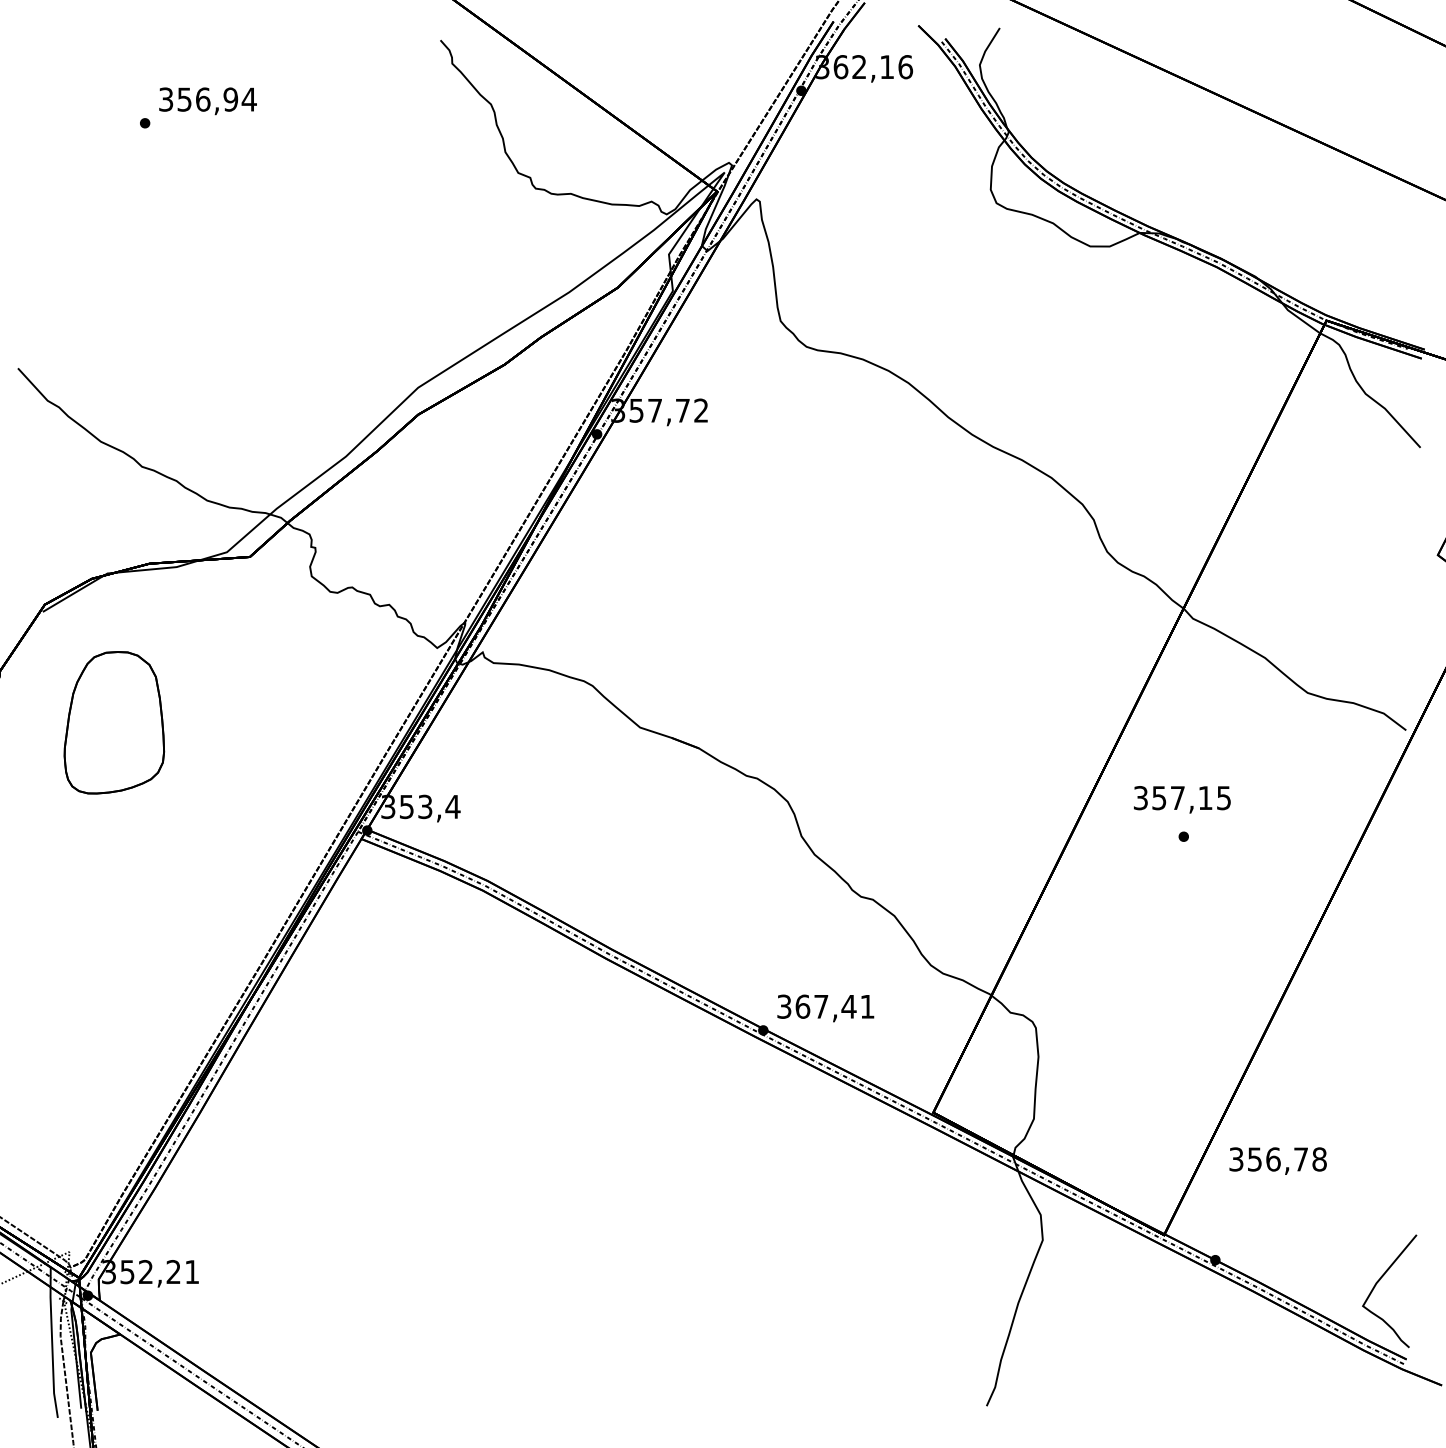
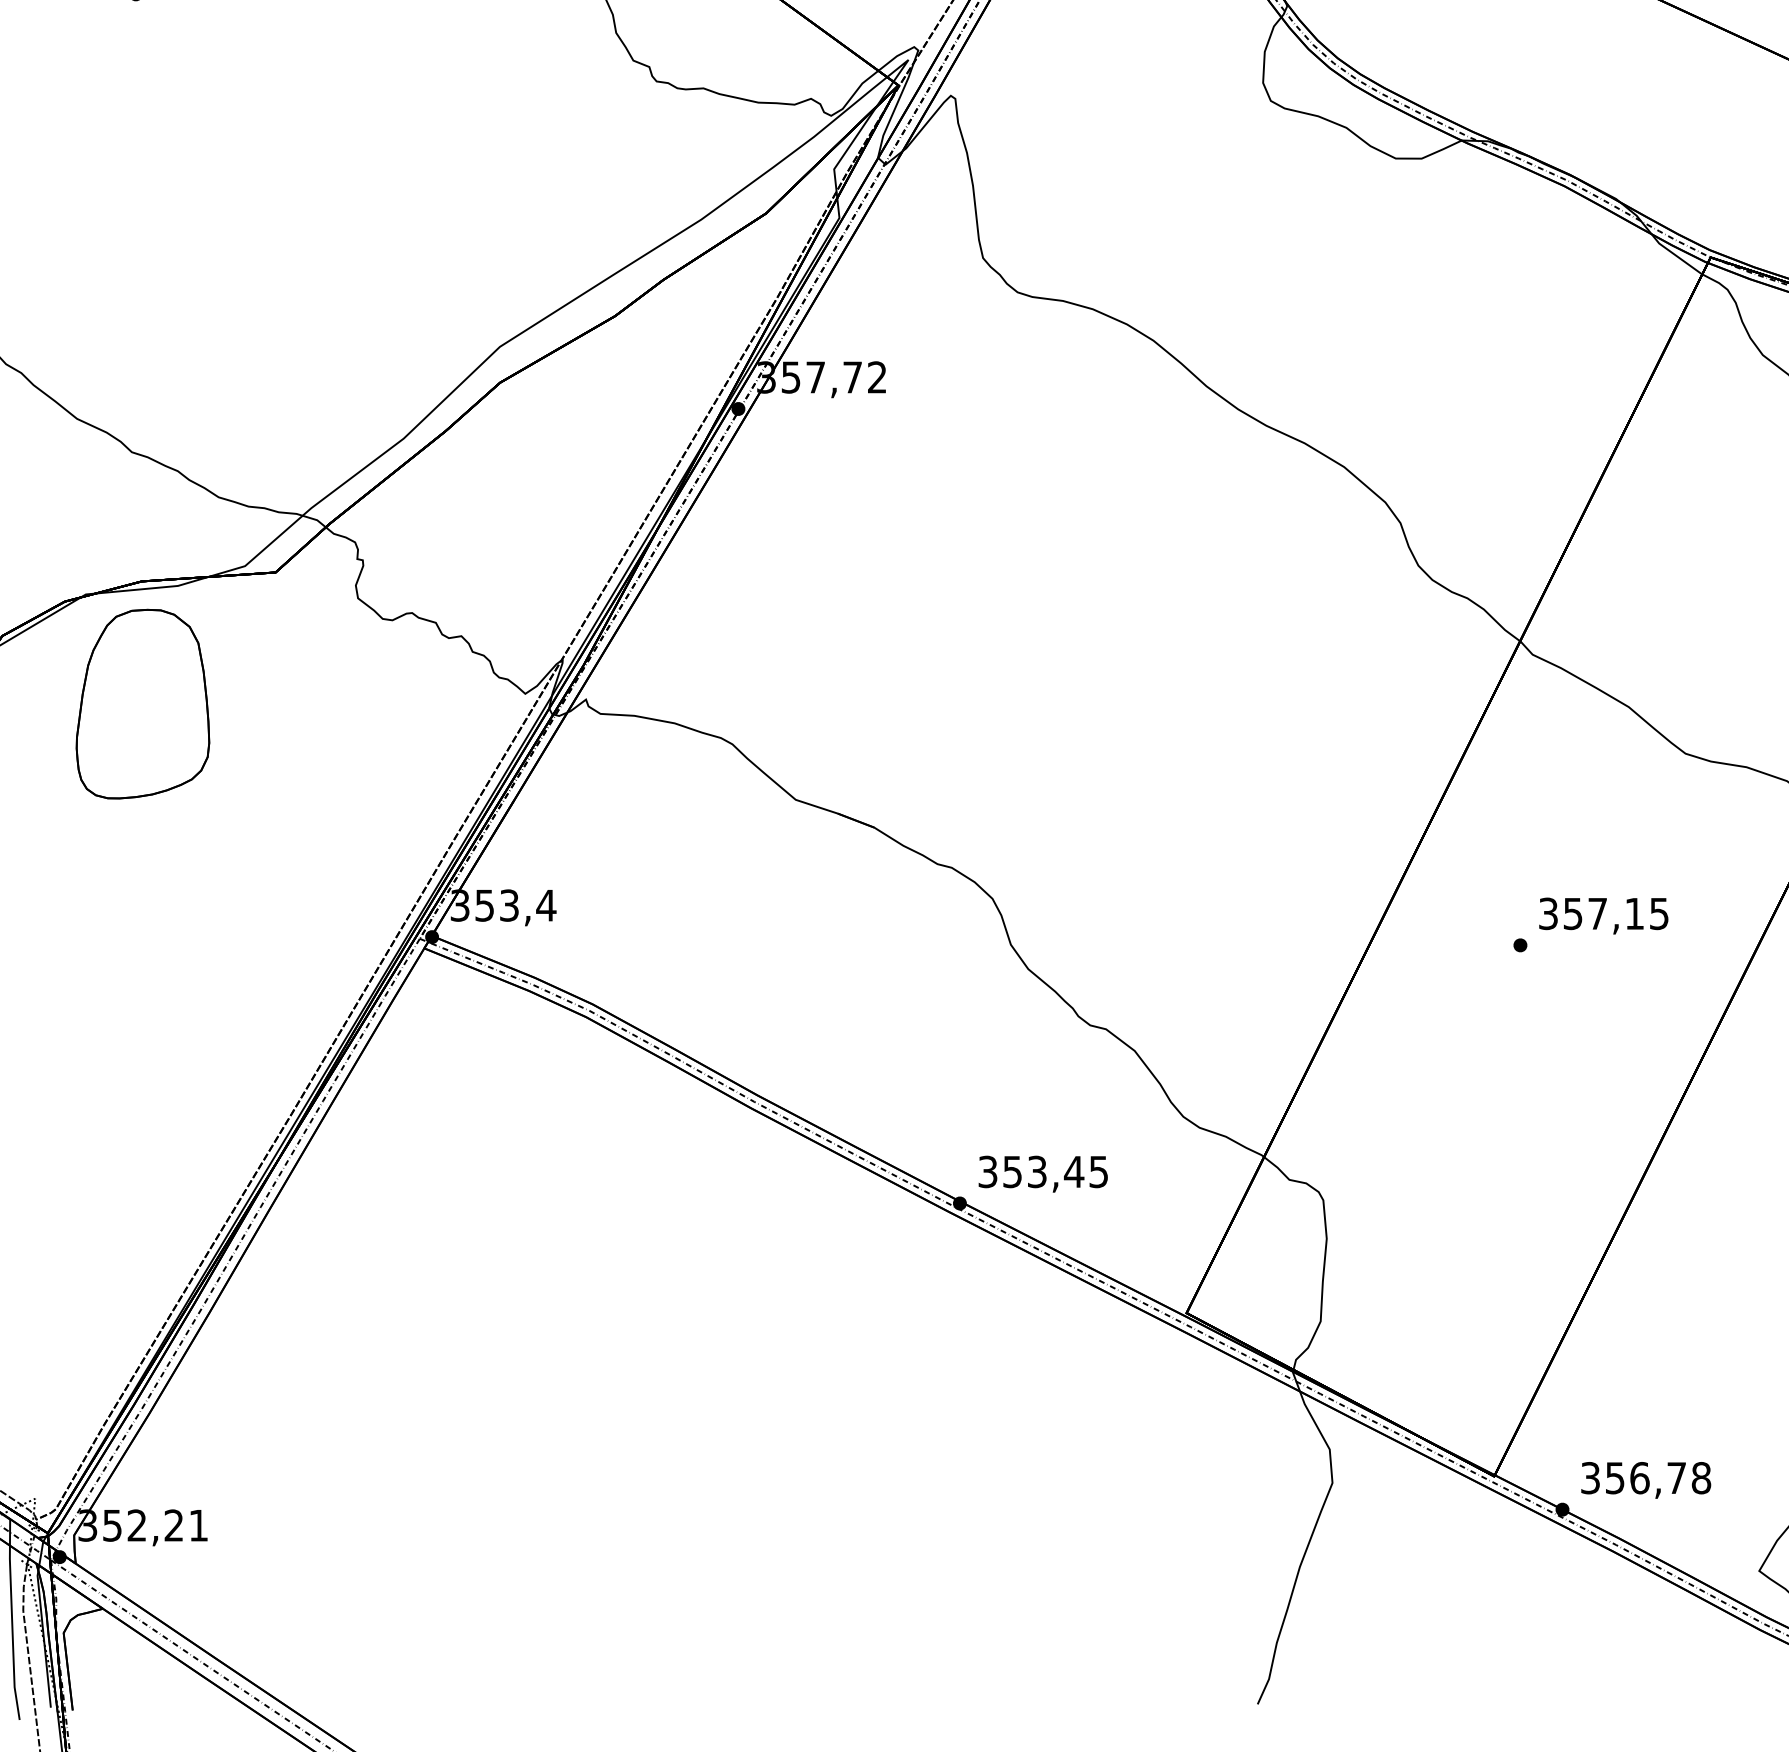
part: (114, 722) -> (143, 703), moved
text: (1182, 799) -> (1603, 915), moved
text: (834, 1006) -> (1054, 1171), 367,41 -> 353,45
text: (1277, 1160) -> (1645, 1479), moved

